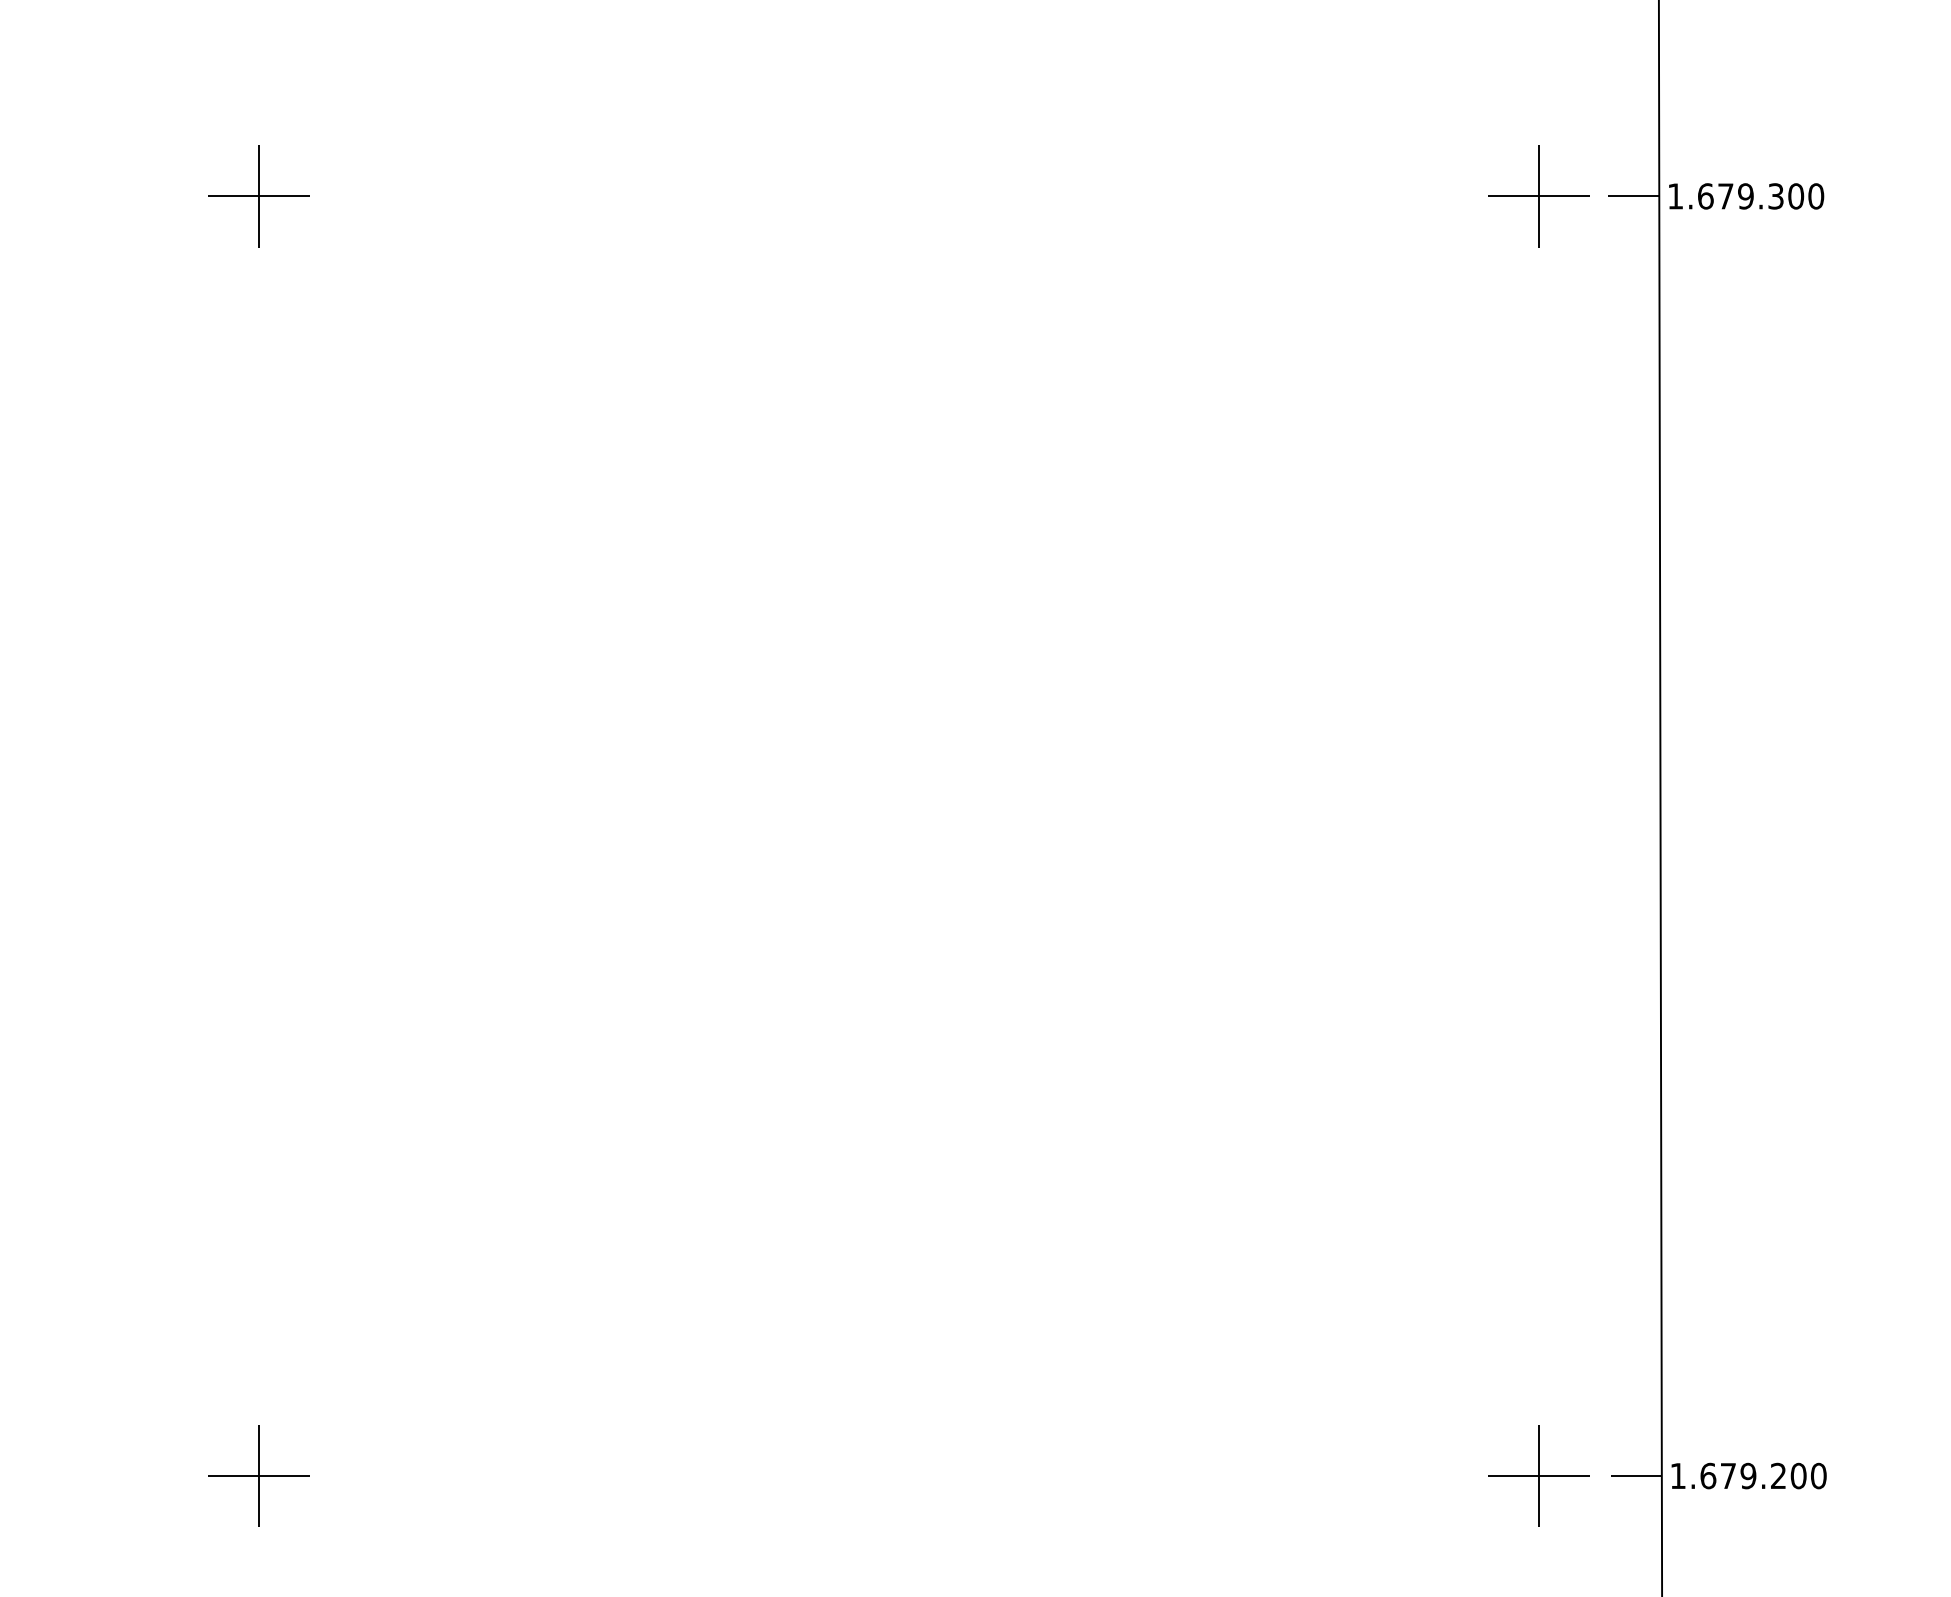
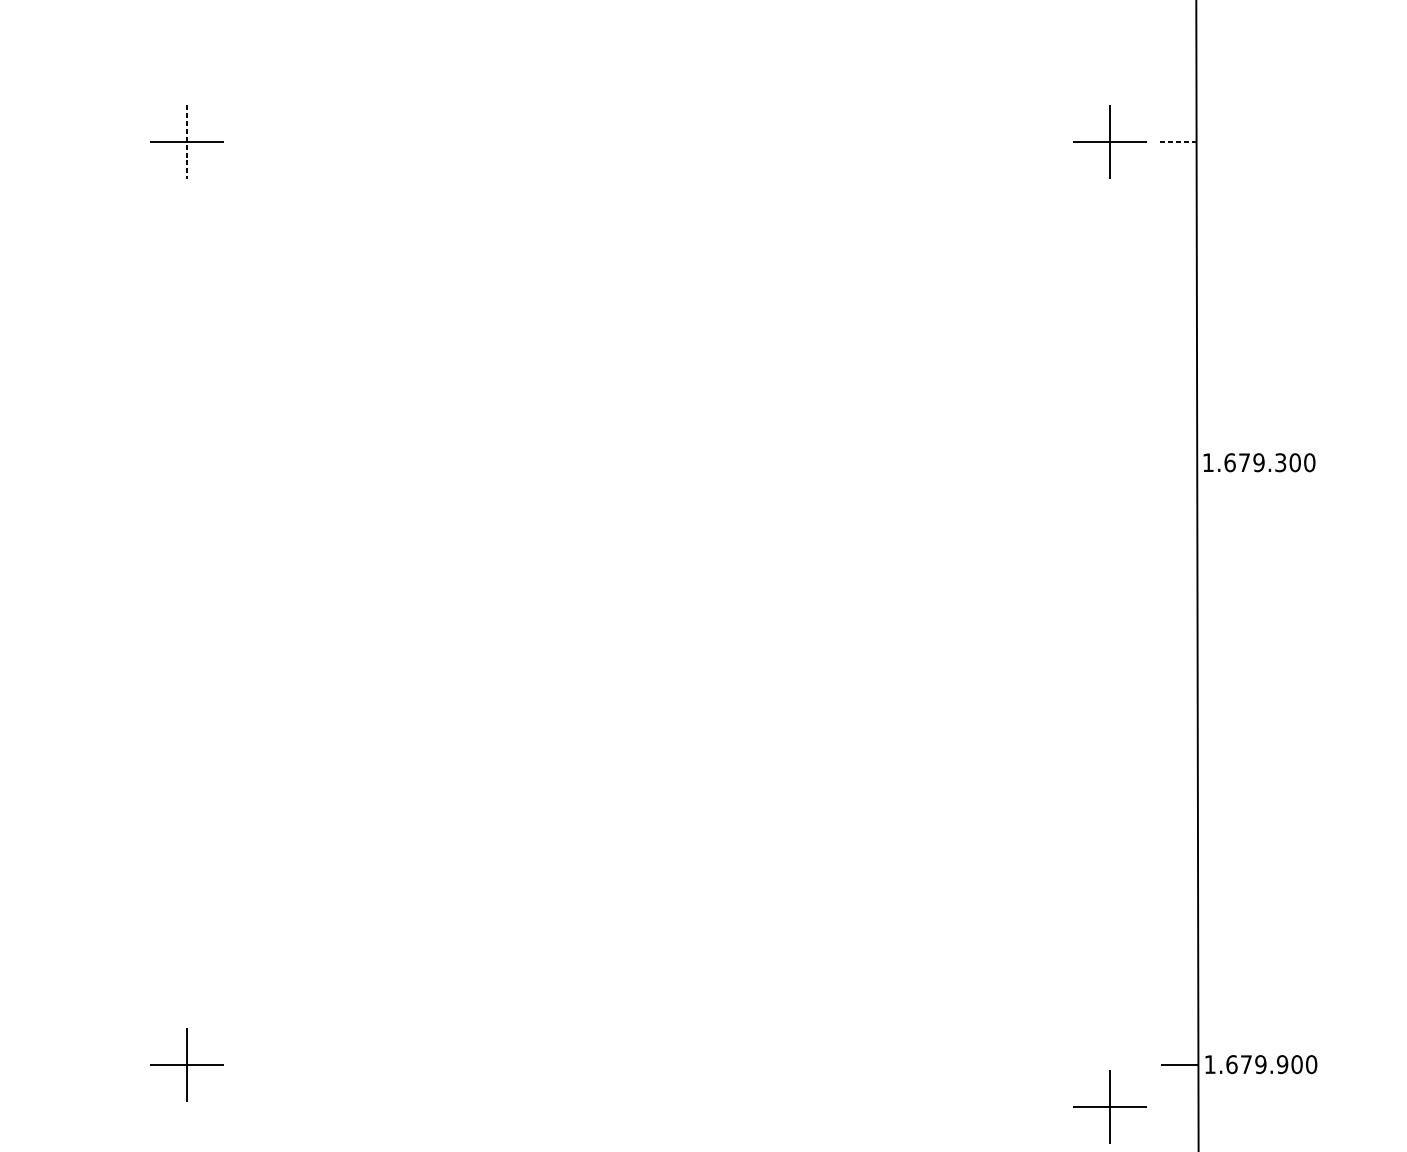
line: (259, 196) -> (187, 141), solid -> dashed
line: (1633, 196) -> (1177, 141), solid -> dashed
text: (1746, 196) -> (1259, 462), moved
part: (1538, 1475) -> (1109, 1106), moved
text: (1778, 1476) -> (1282, 1064), 1.679.200 -> 1.679.900

